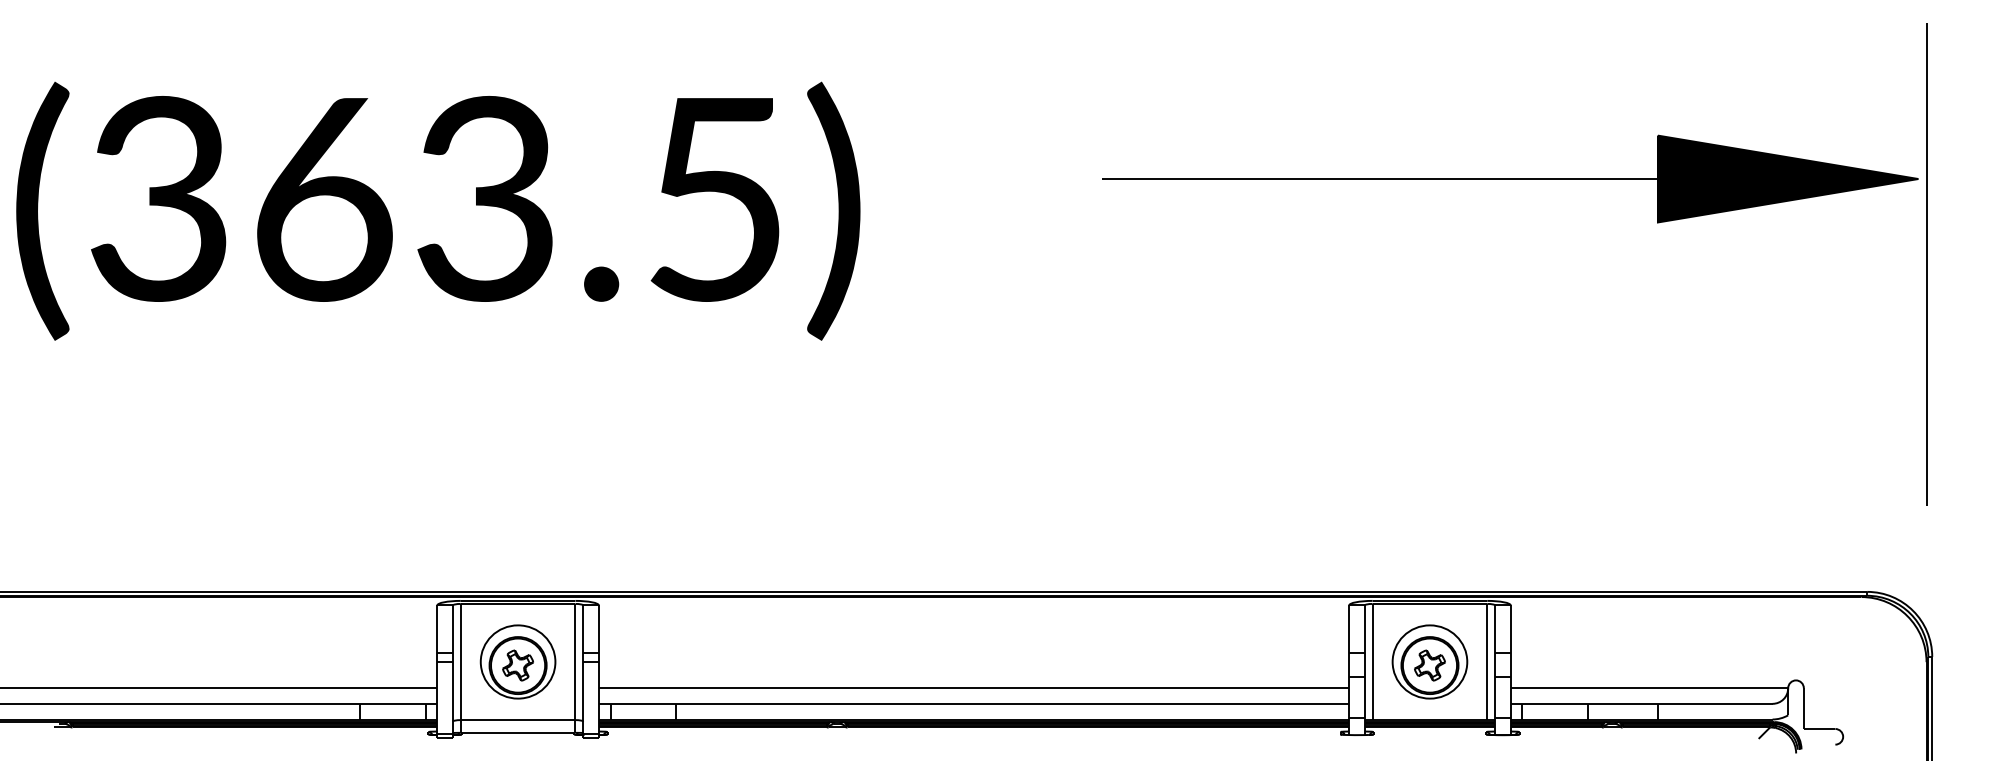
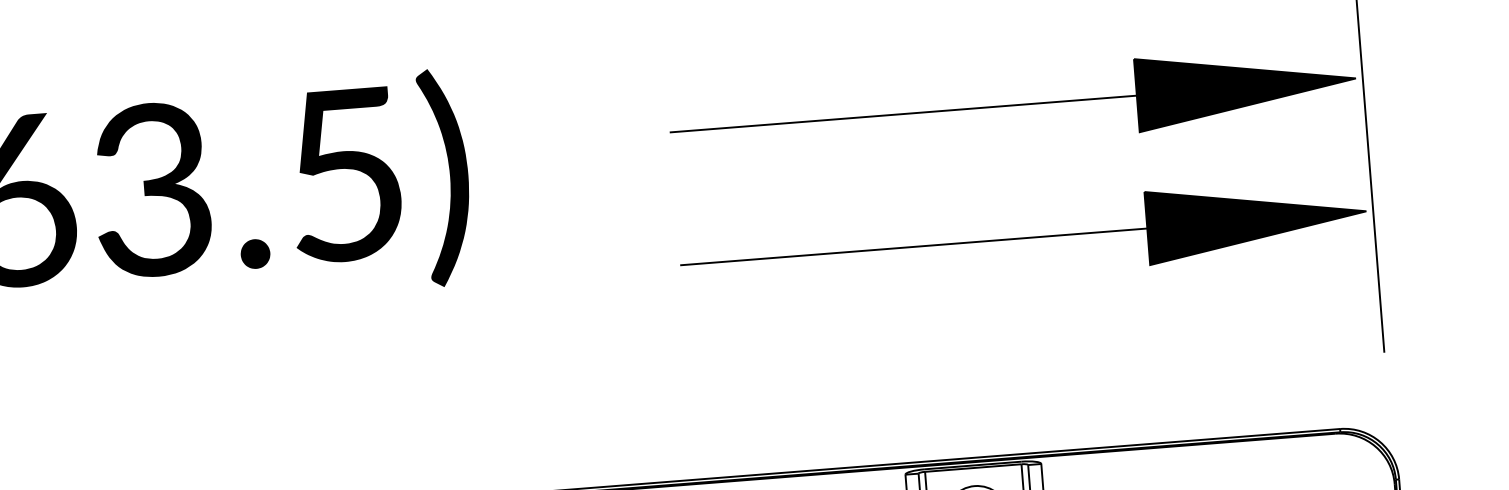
part: (1510, 336) -> (1023, 237), added

